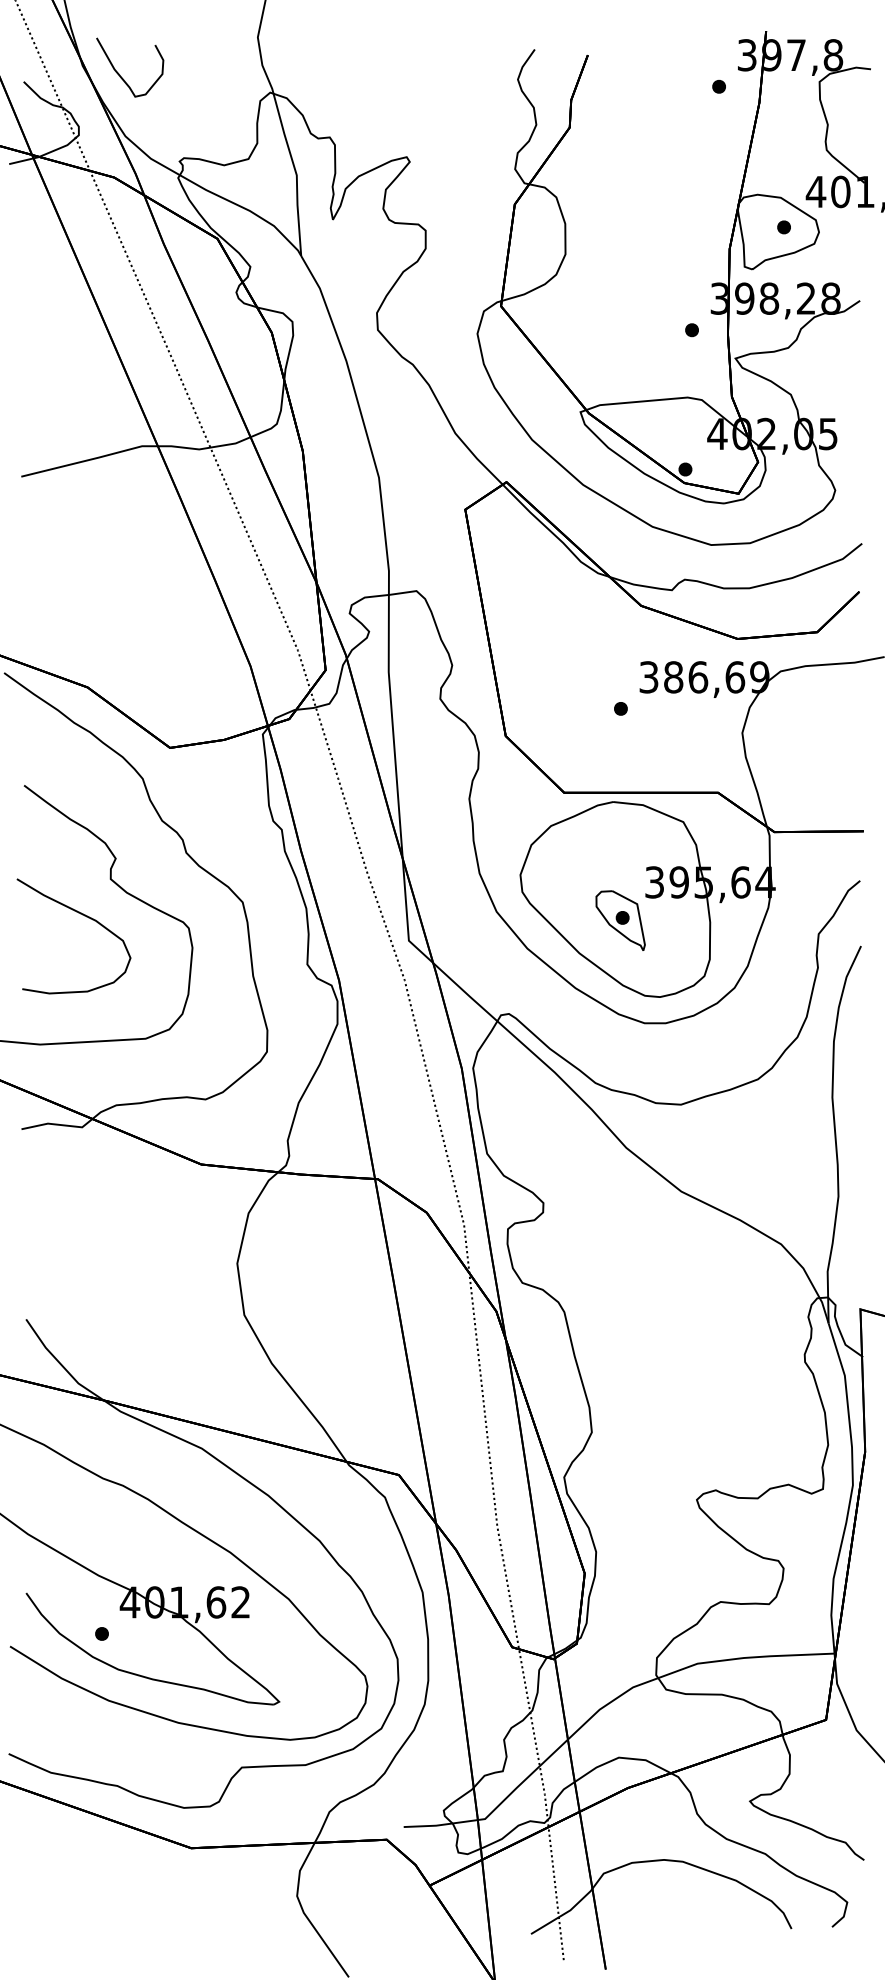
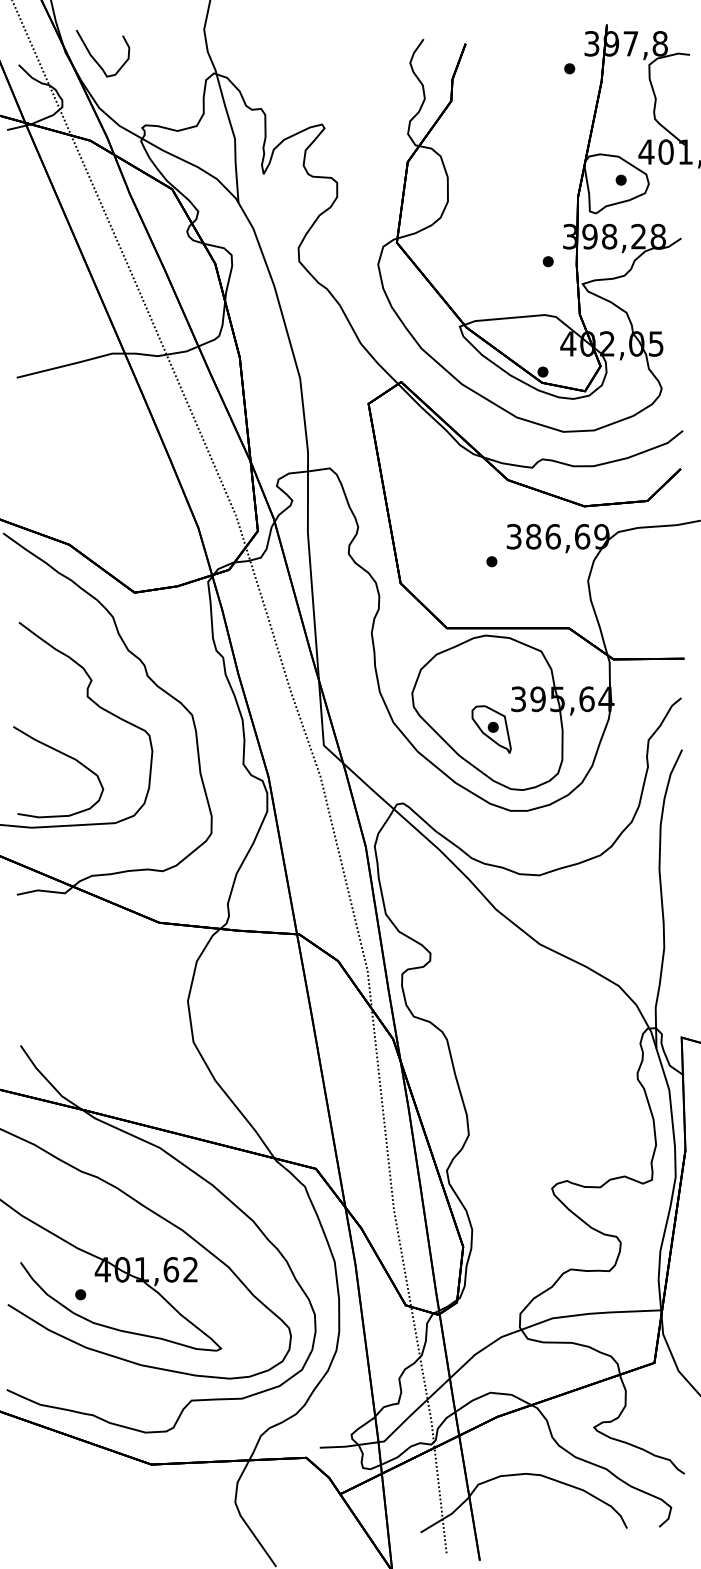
curve: (84, 916) -> (66, 756), moved

